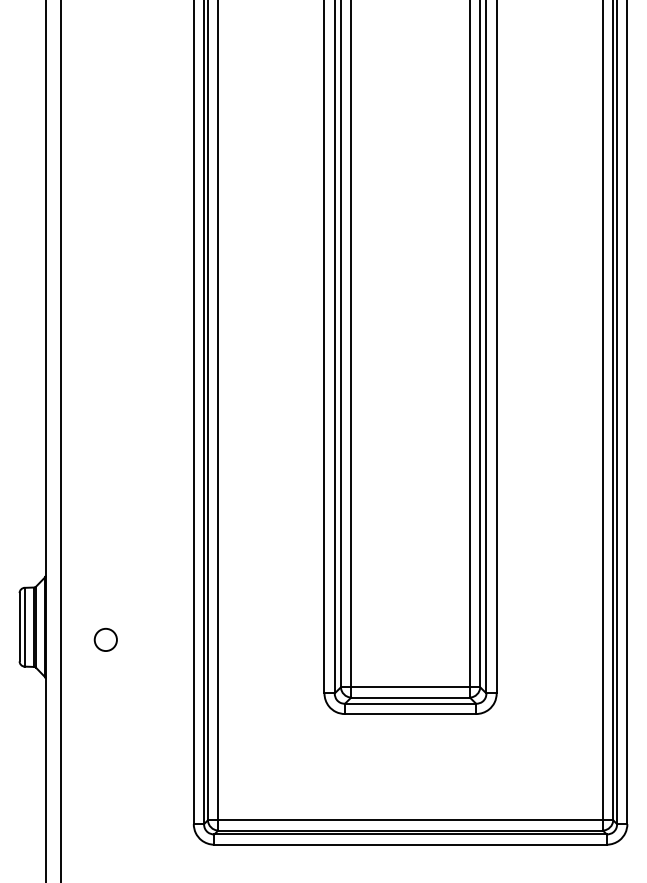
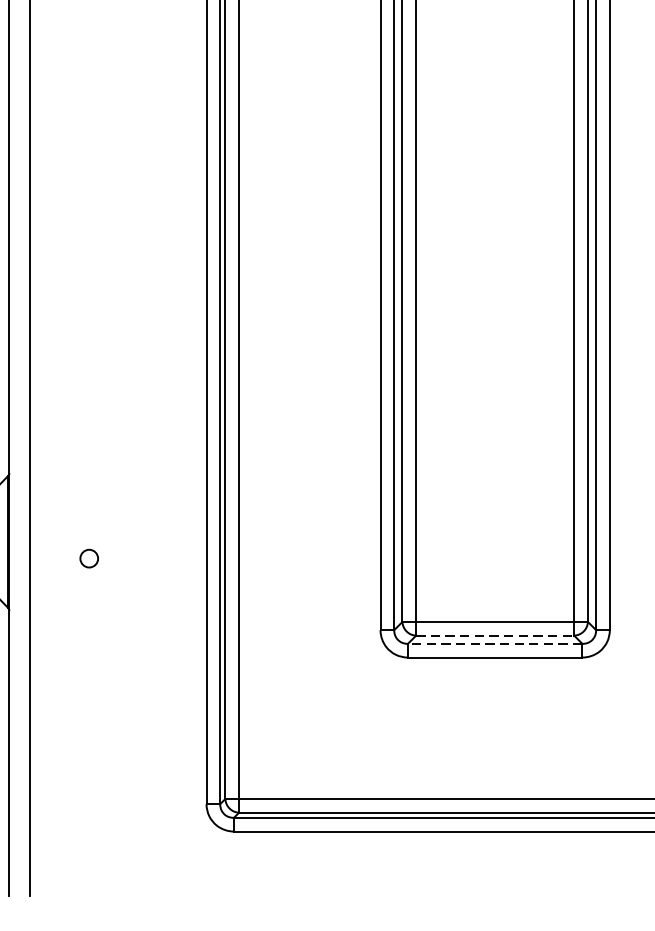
circle: (105, 639) -> (88, 558), size x0.6
line: (411, 697) -> (496, 635), solid -> dashed
line: (410, 703) -> (495, 643), solid -> dashed

